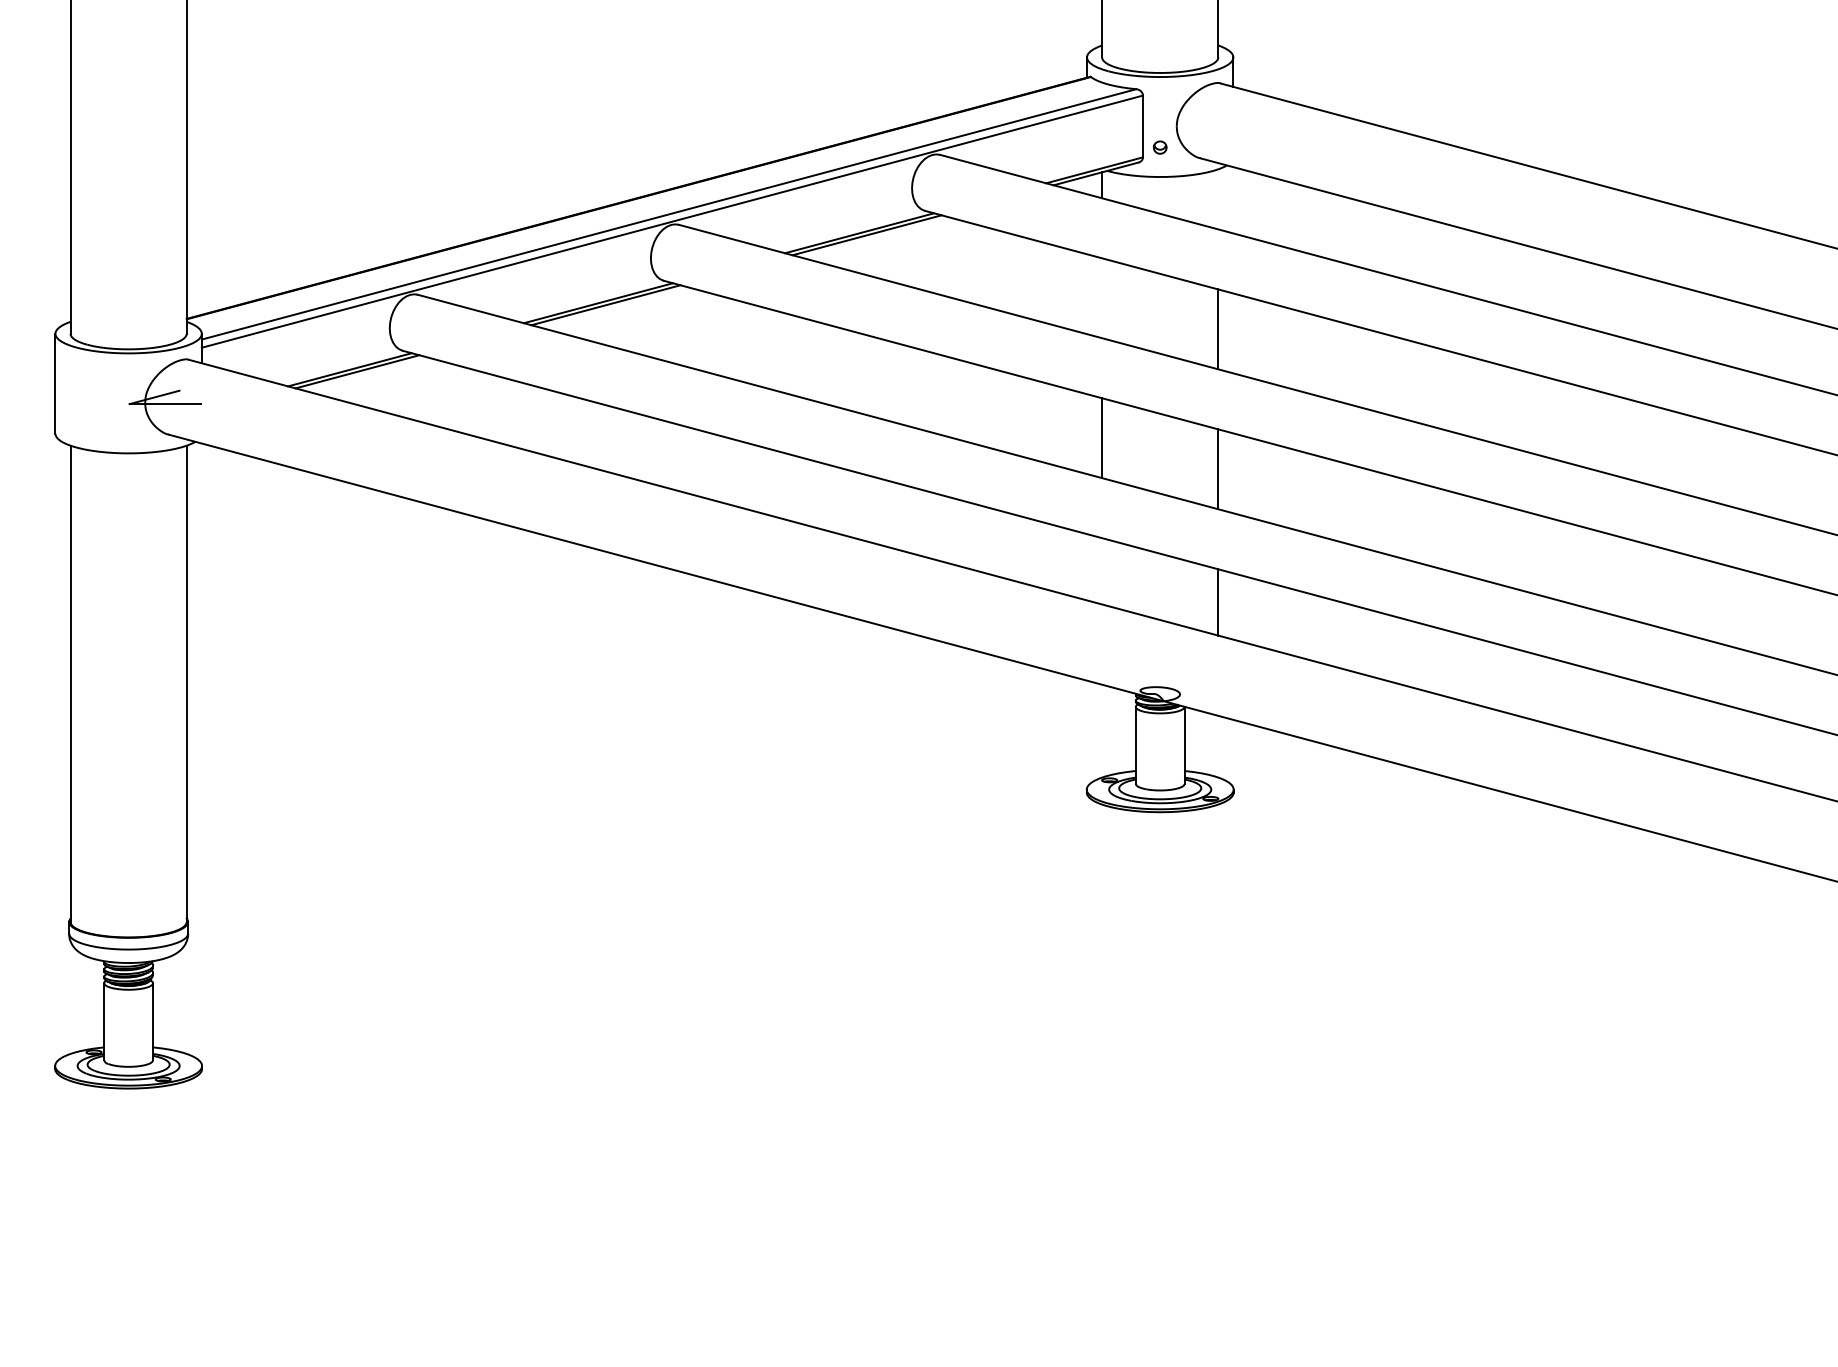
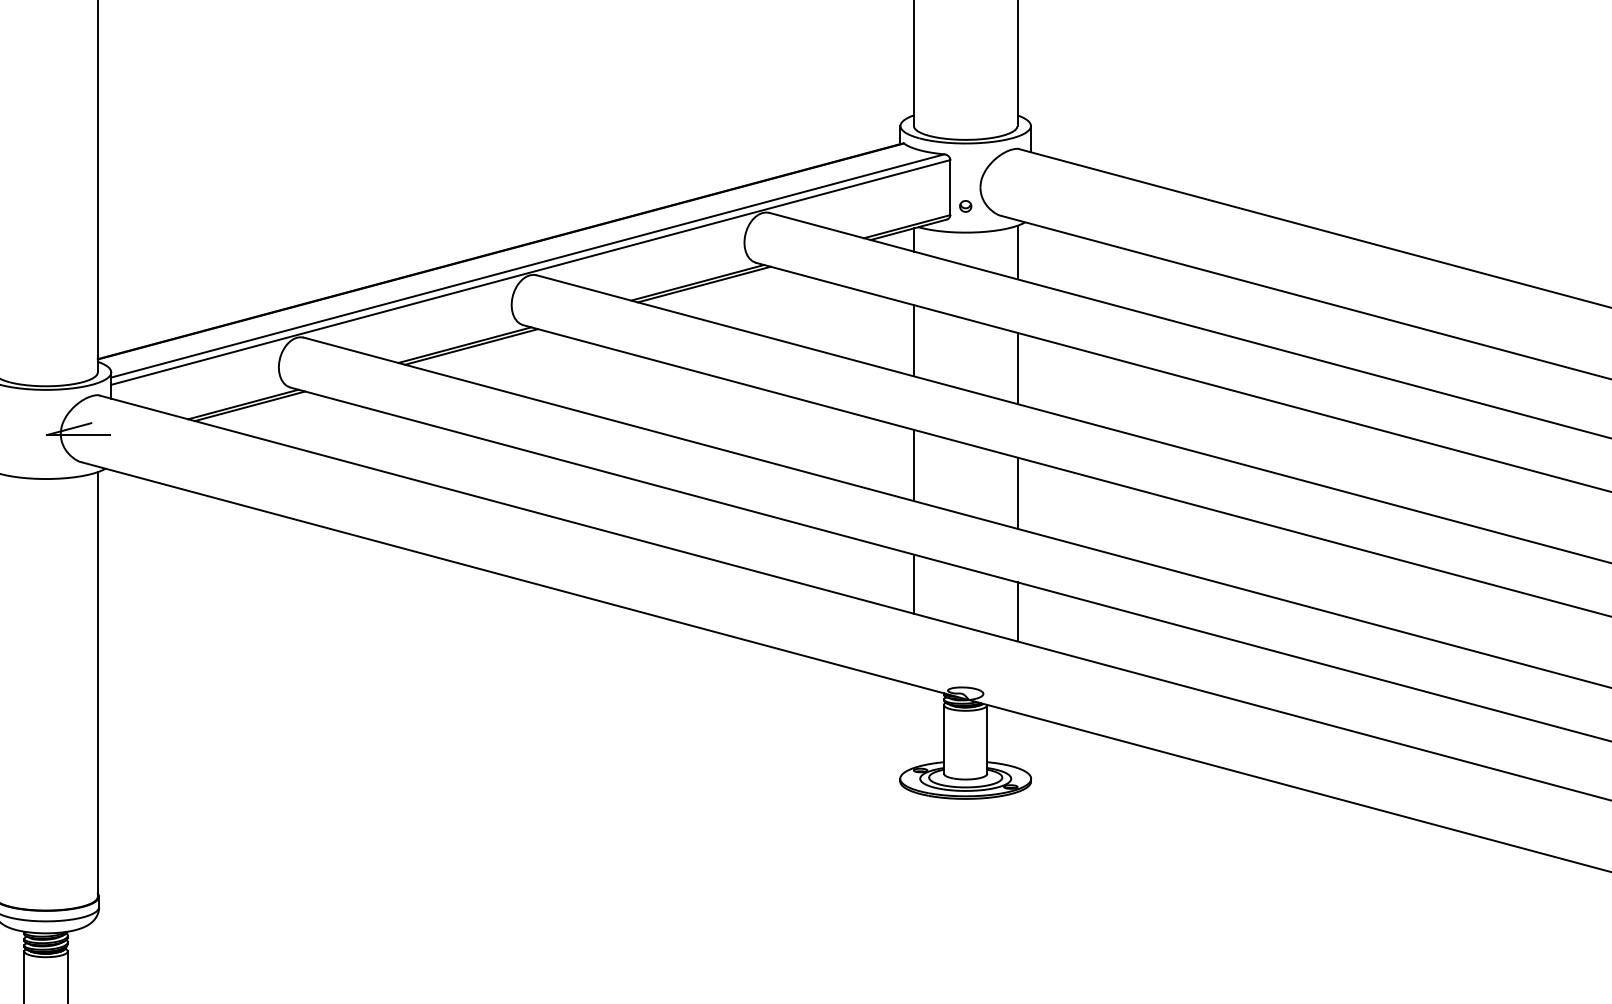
line: (1218, 199) -> (1017, 252), added
line: (1102, 298) -> (914, 340), added
line: (1102, 571) -> (914, 584), added

